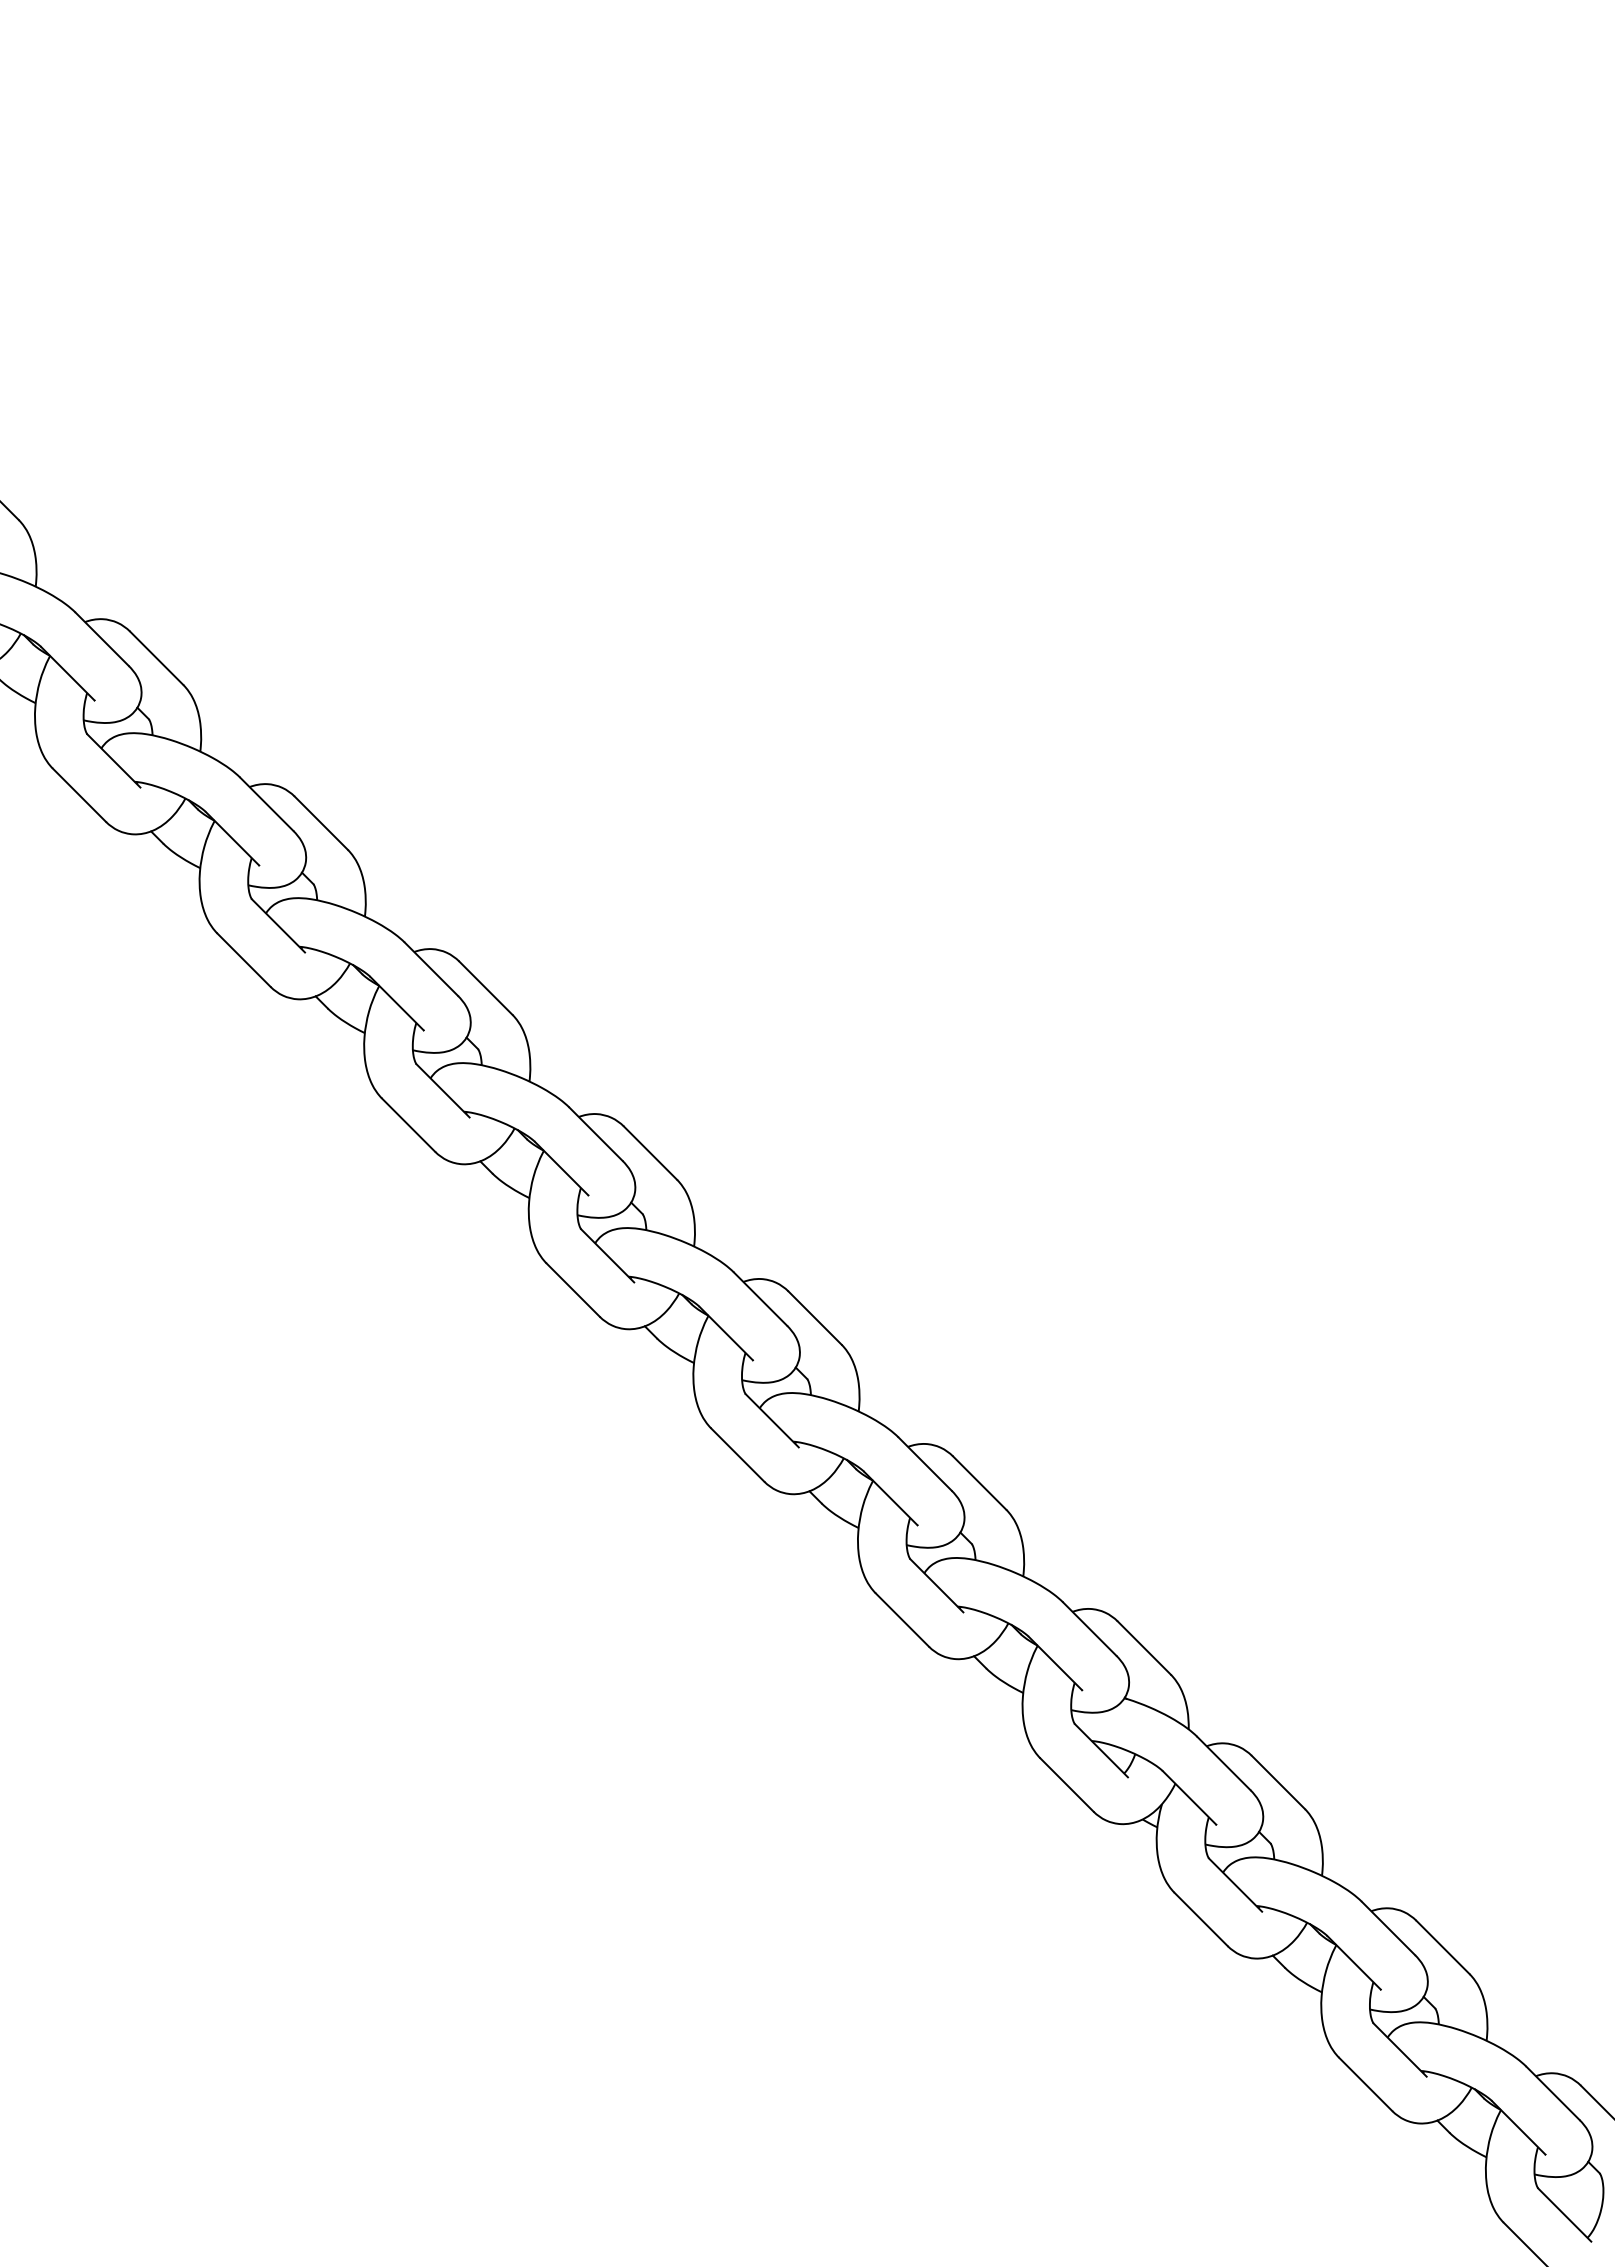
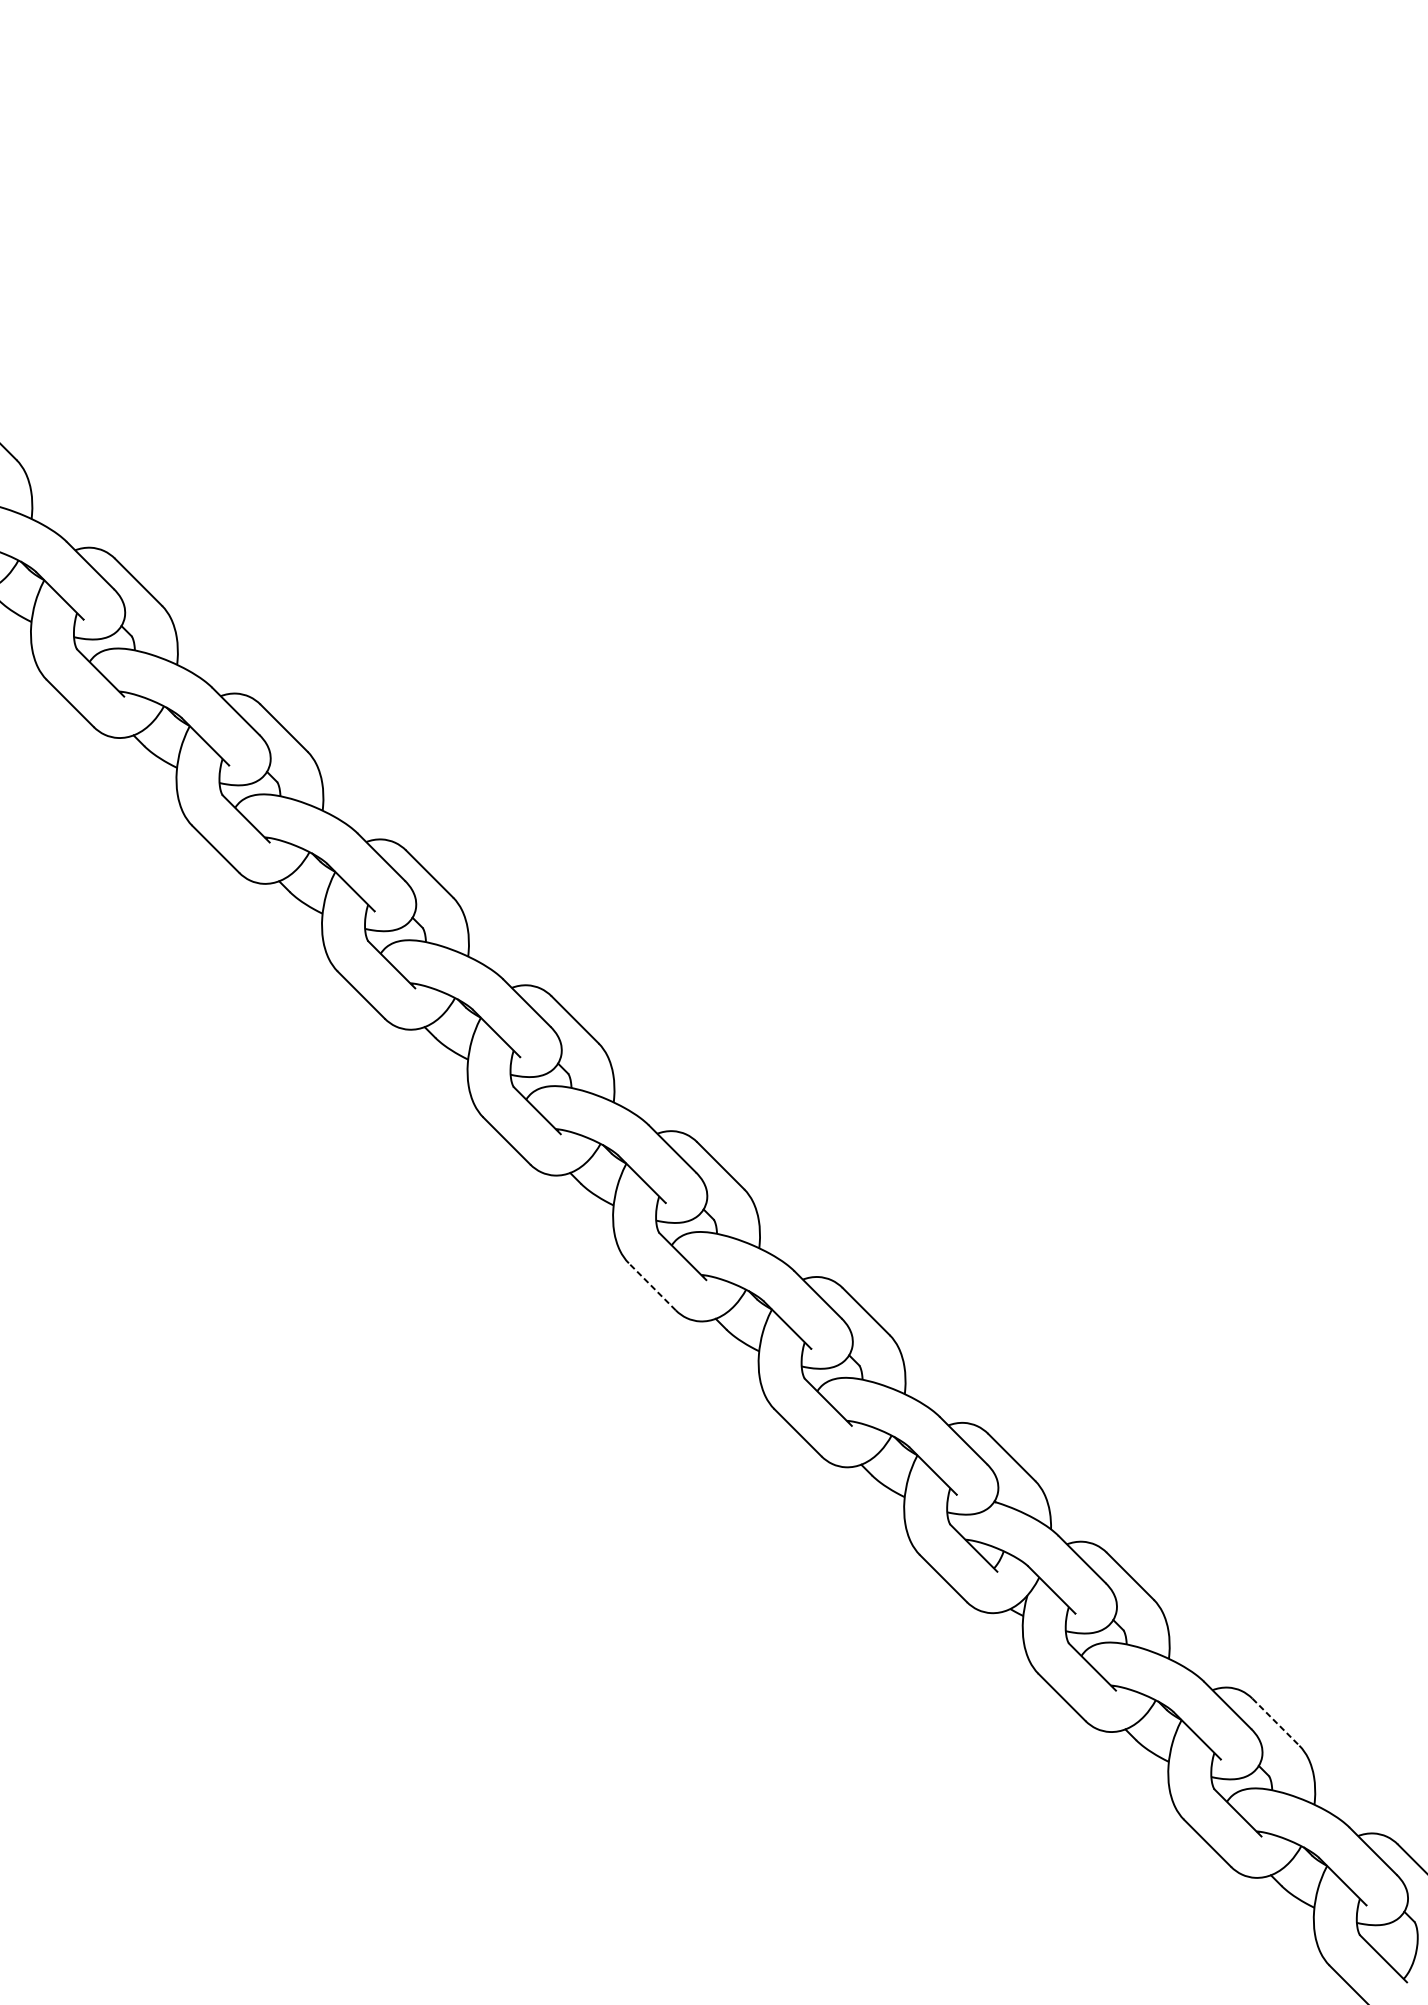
line: (737, 1455) -> (652, 1287), solid -> dashed
line: (1443, 1947) -> (1276, 1722), solid -> dashed

